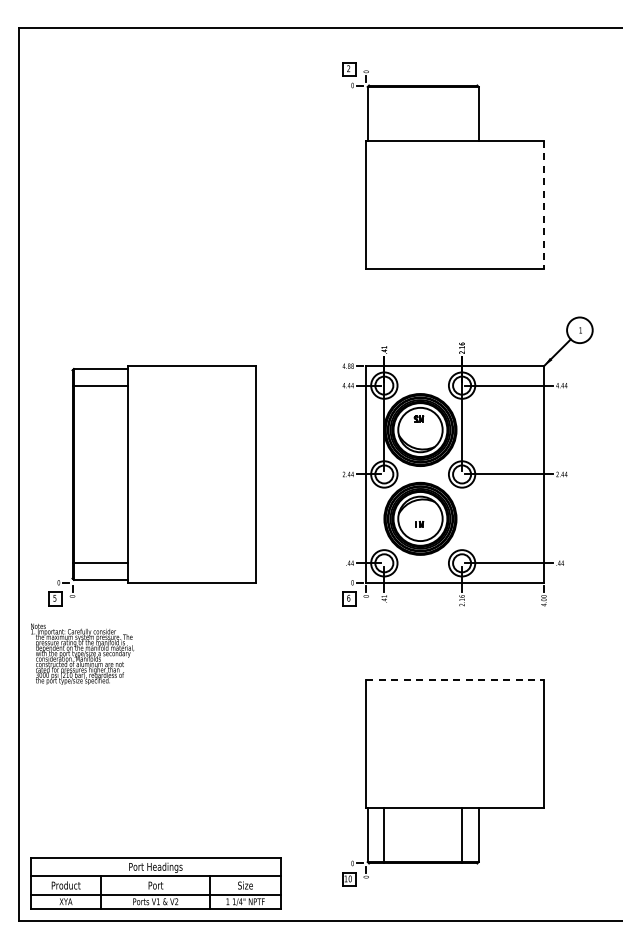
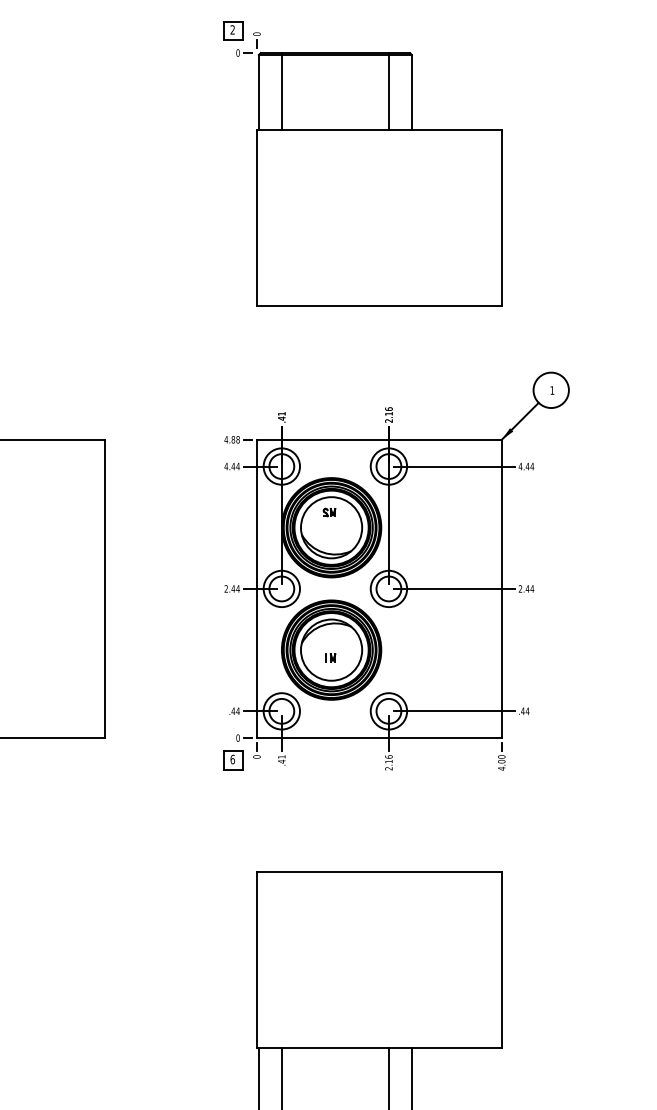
line: (384, 113) -> (282, 91), added
line: (462, 113) -> (389, 91), added
line: (543, 204) -> (501, 216), dashed -> solid
line: (455, 680) -> (379, 872), dashed -> solid

